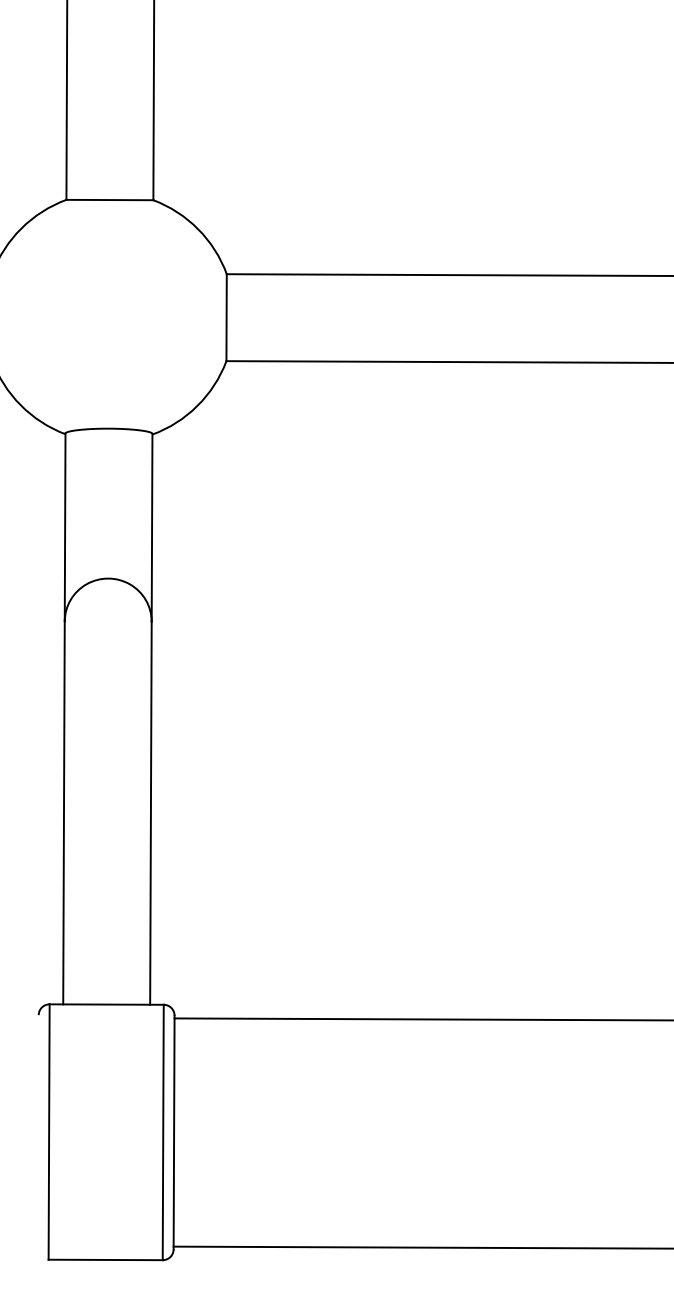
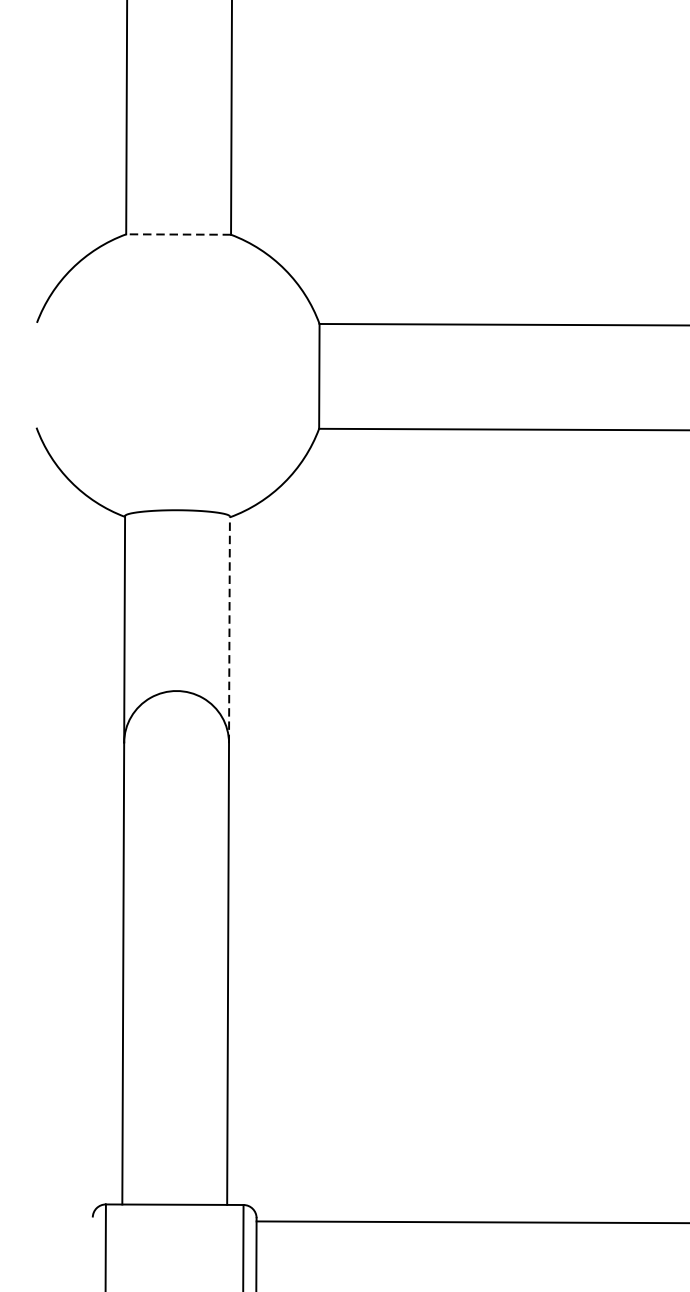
line: (109, 200) -> (178, 235), solid -> dashed
line: (152, 527) -> (229, 629), solid -> dashed

